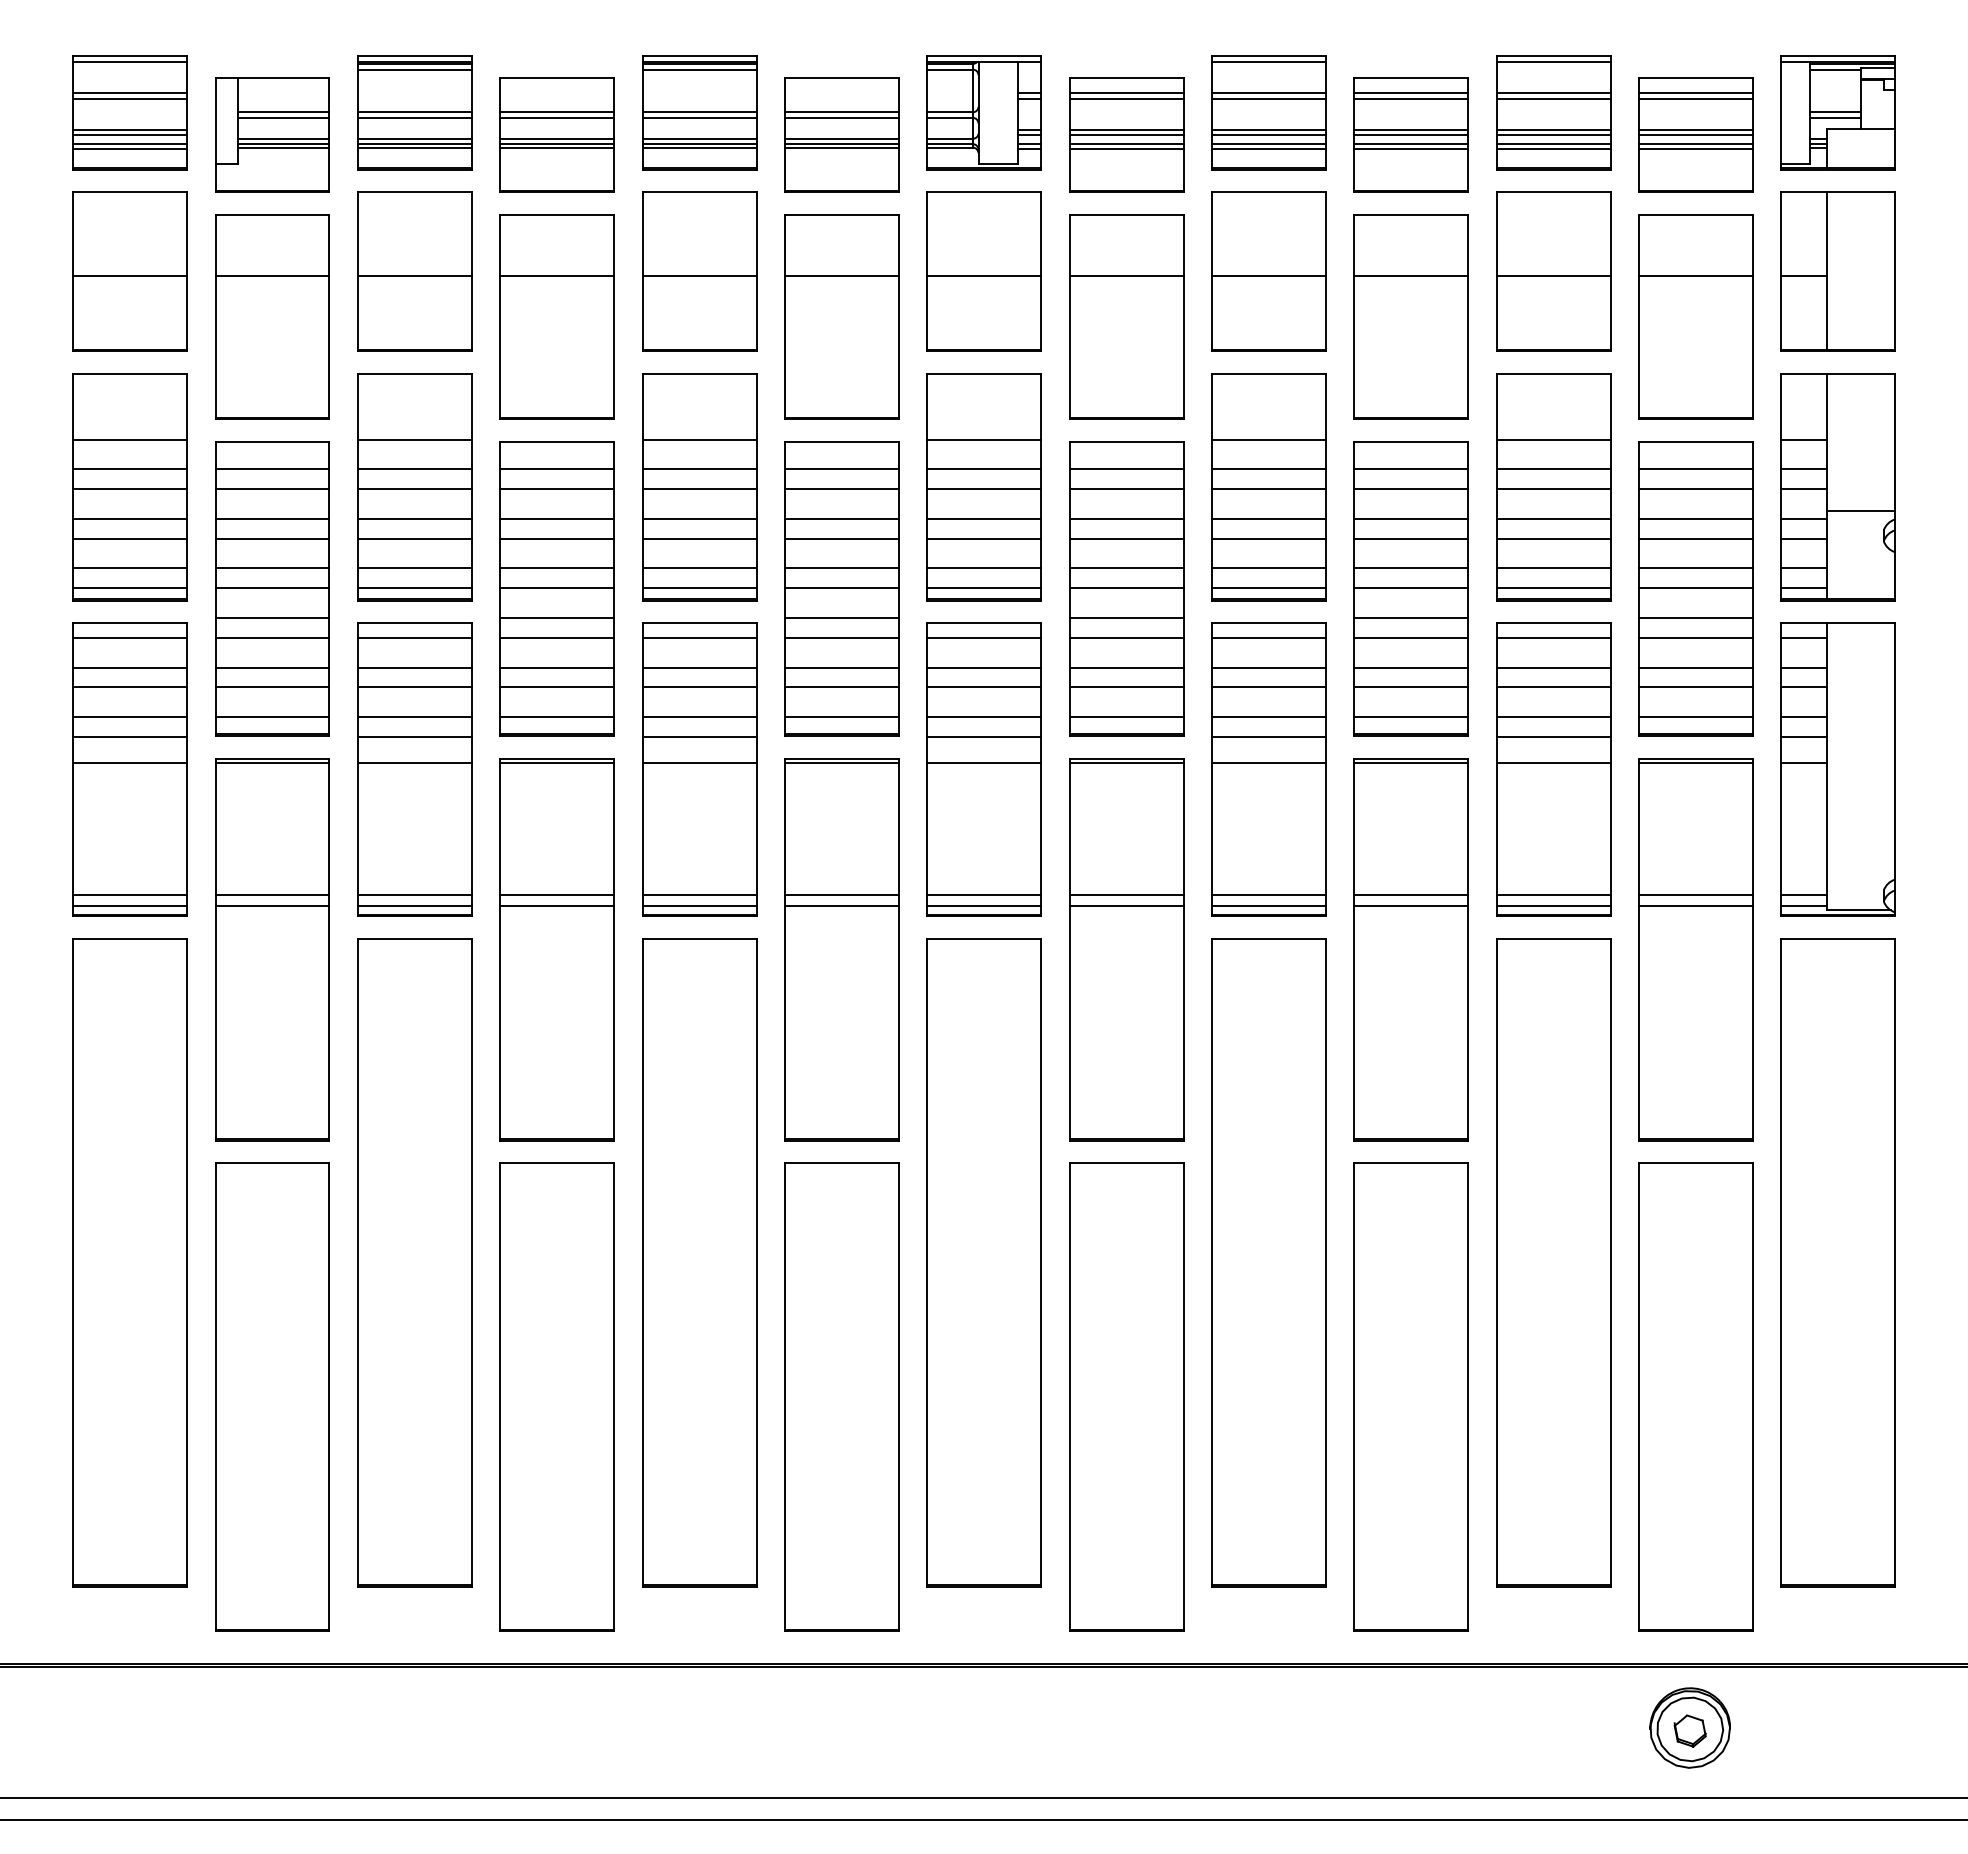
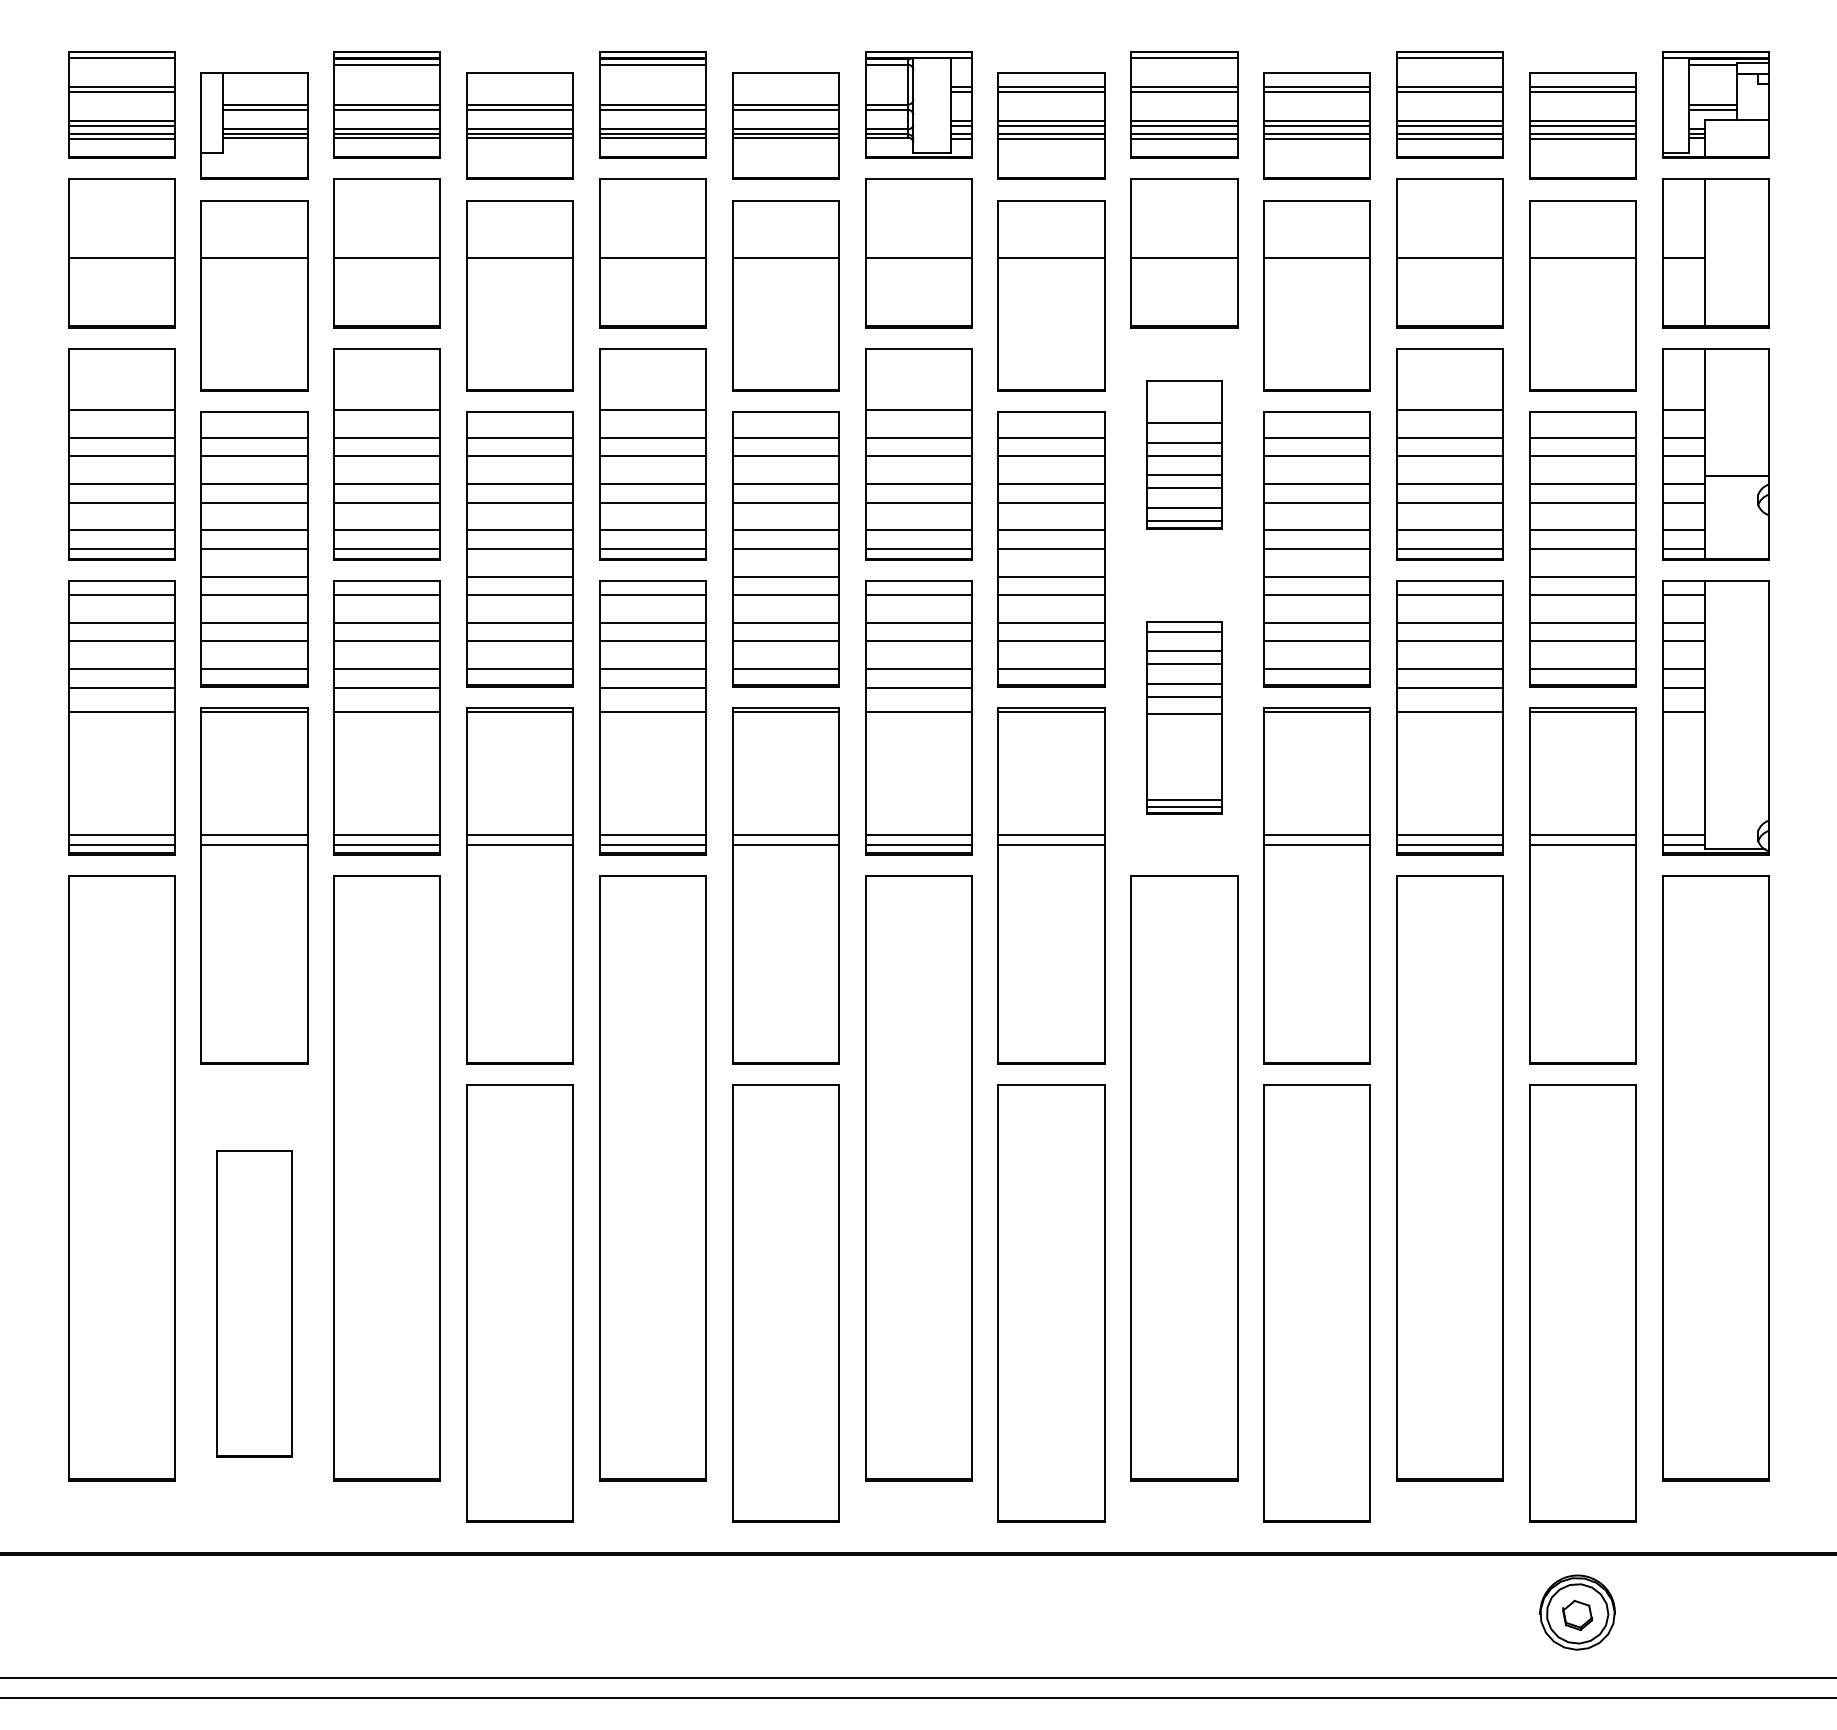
part: (1268, 487) -> (1184, 454), size x0.7
part: (1268, 769) -> (1184, 718), size x0.7
part: (272, 1396) -> (254, 1303), size x0.7

